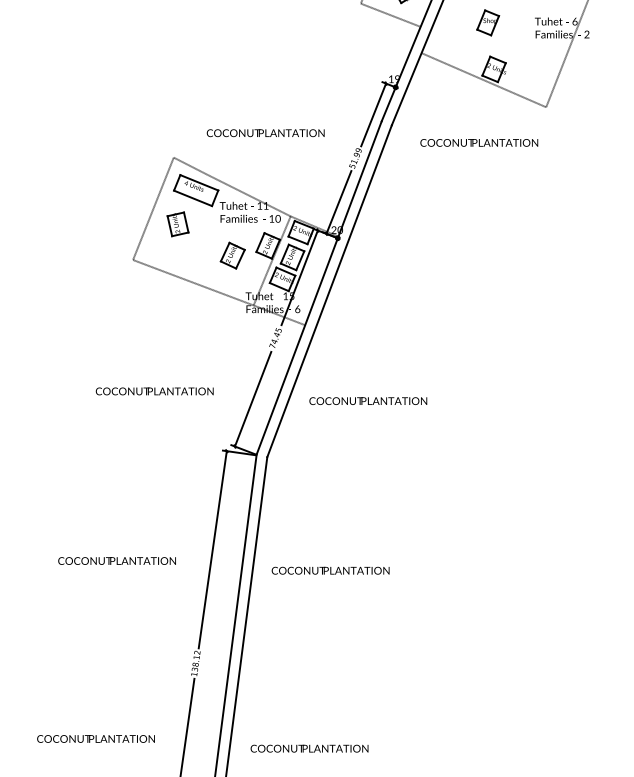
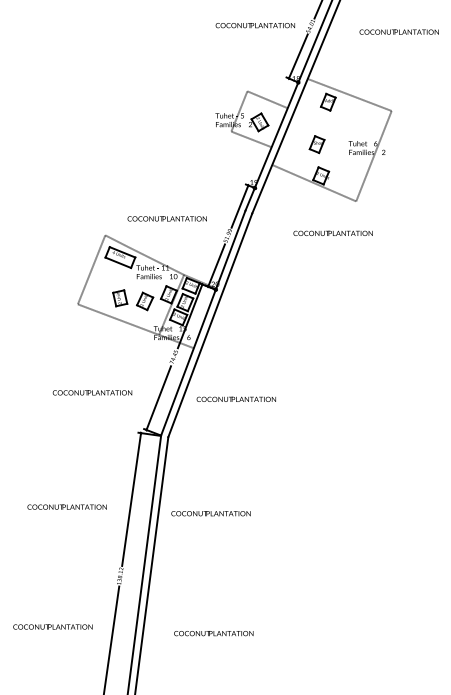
text: (478, 141) -> (332, 232), moved
part: (178, 224) -> (120, 298), moved
text: (309, 748) -> (213, 633), moved

